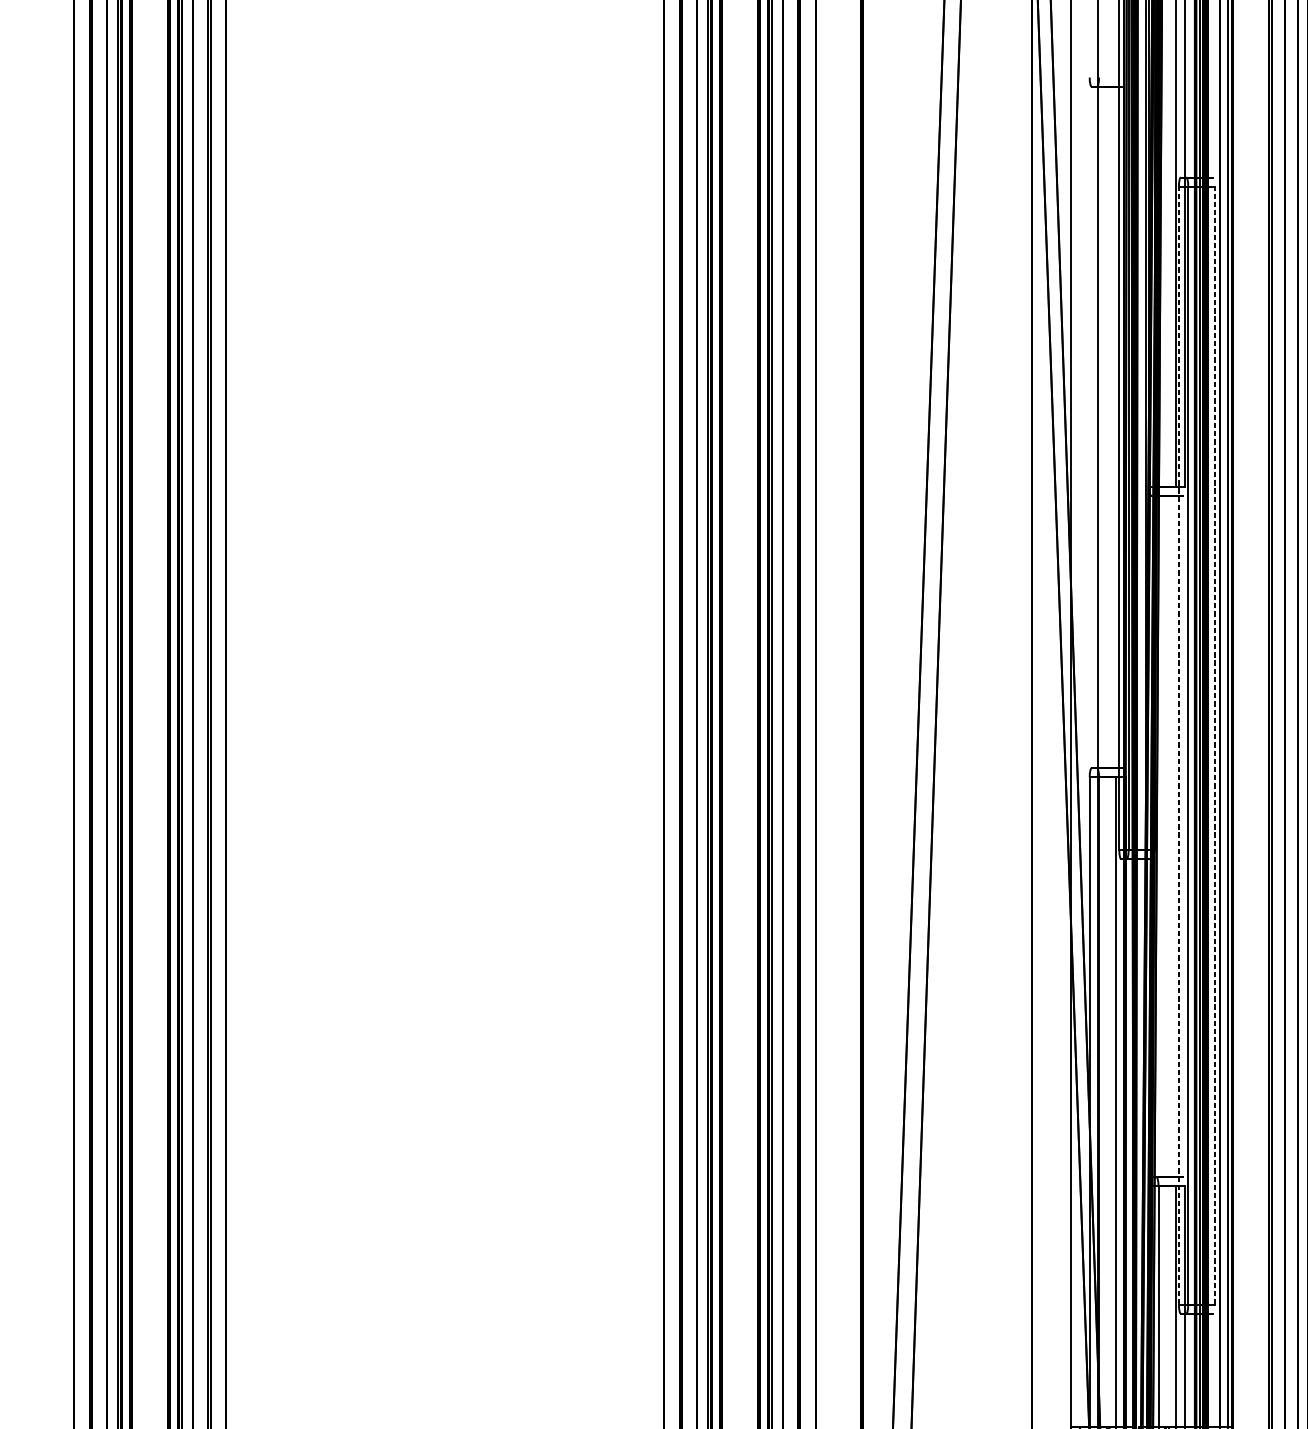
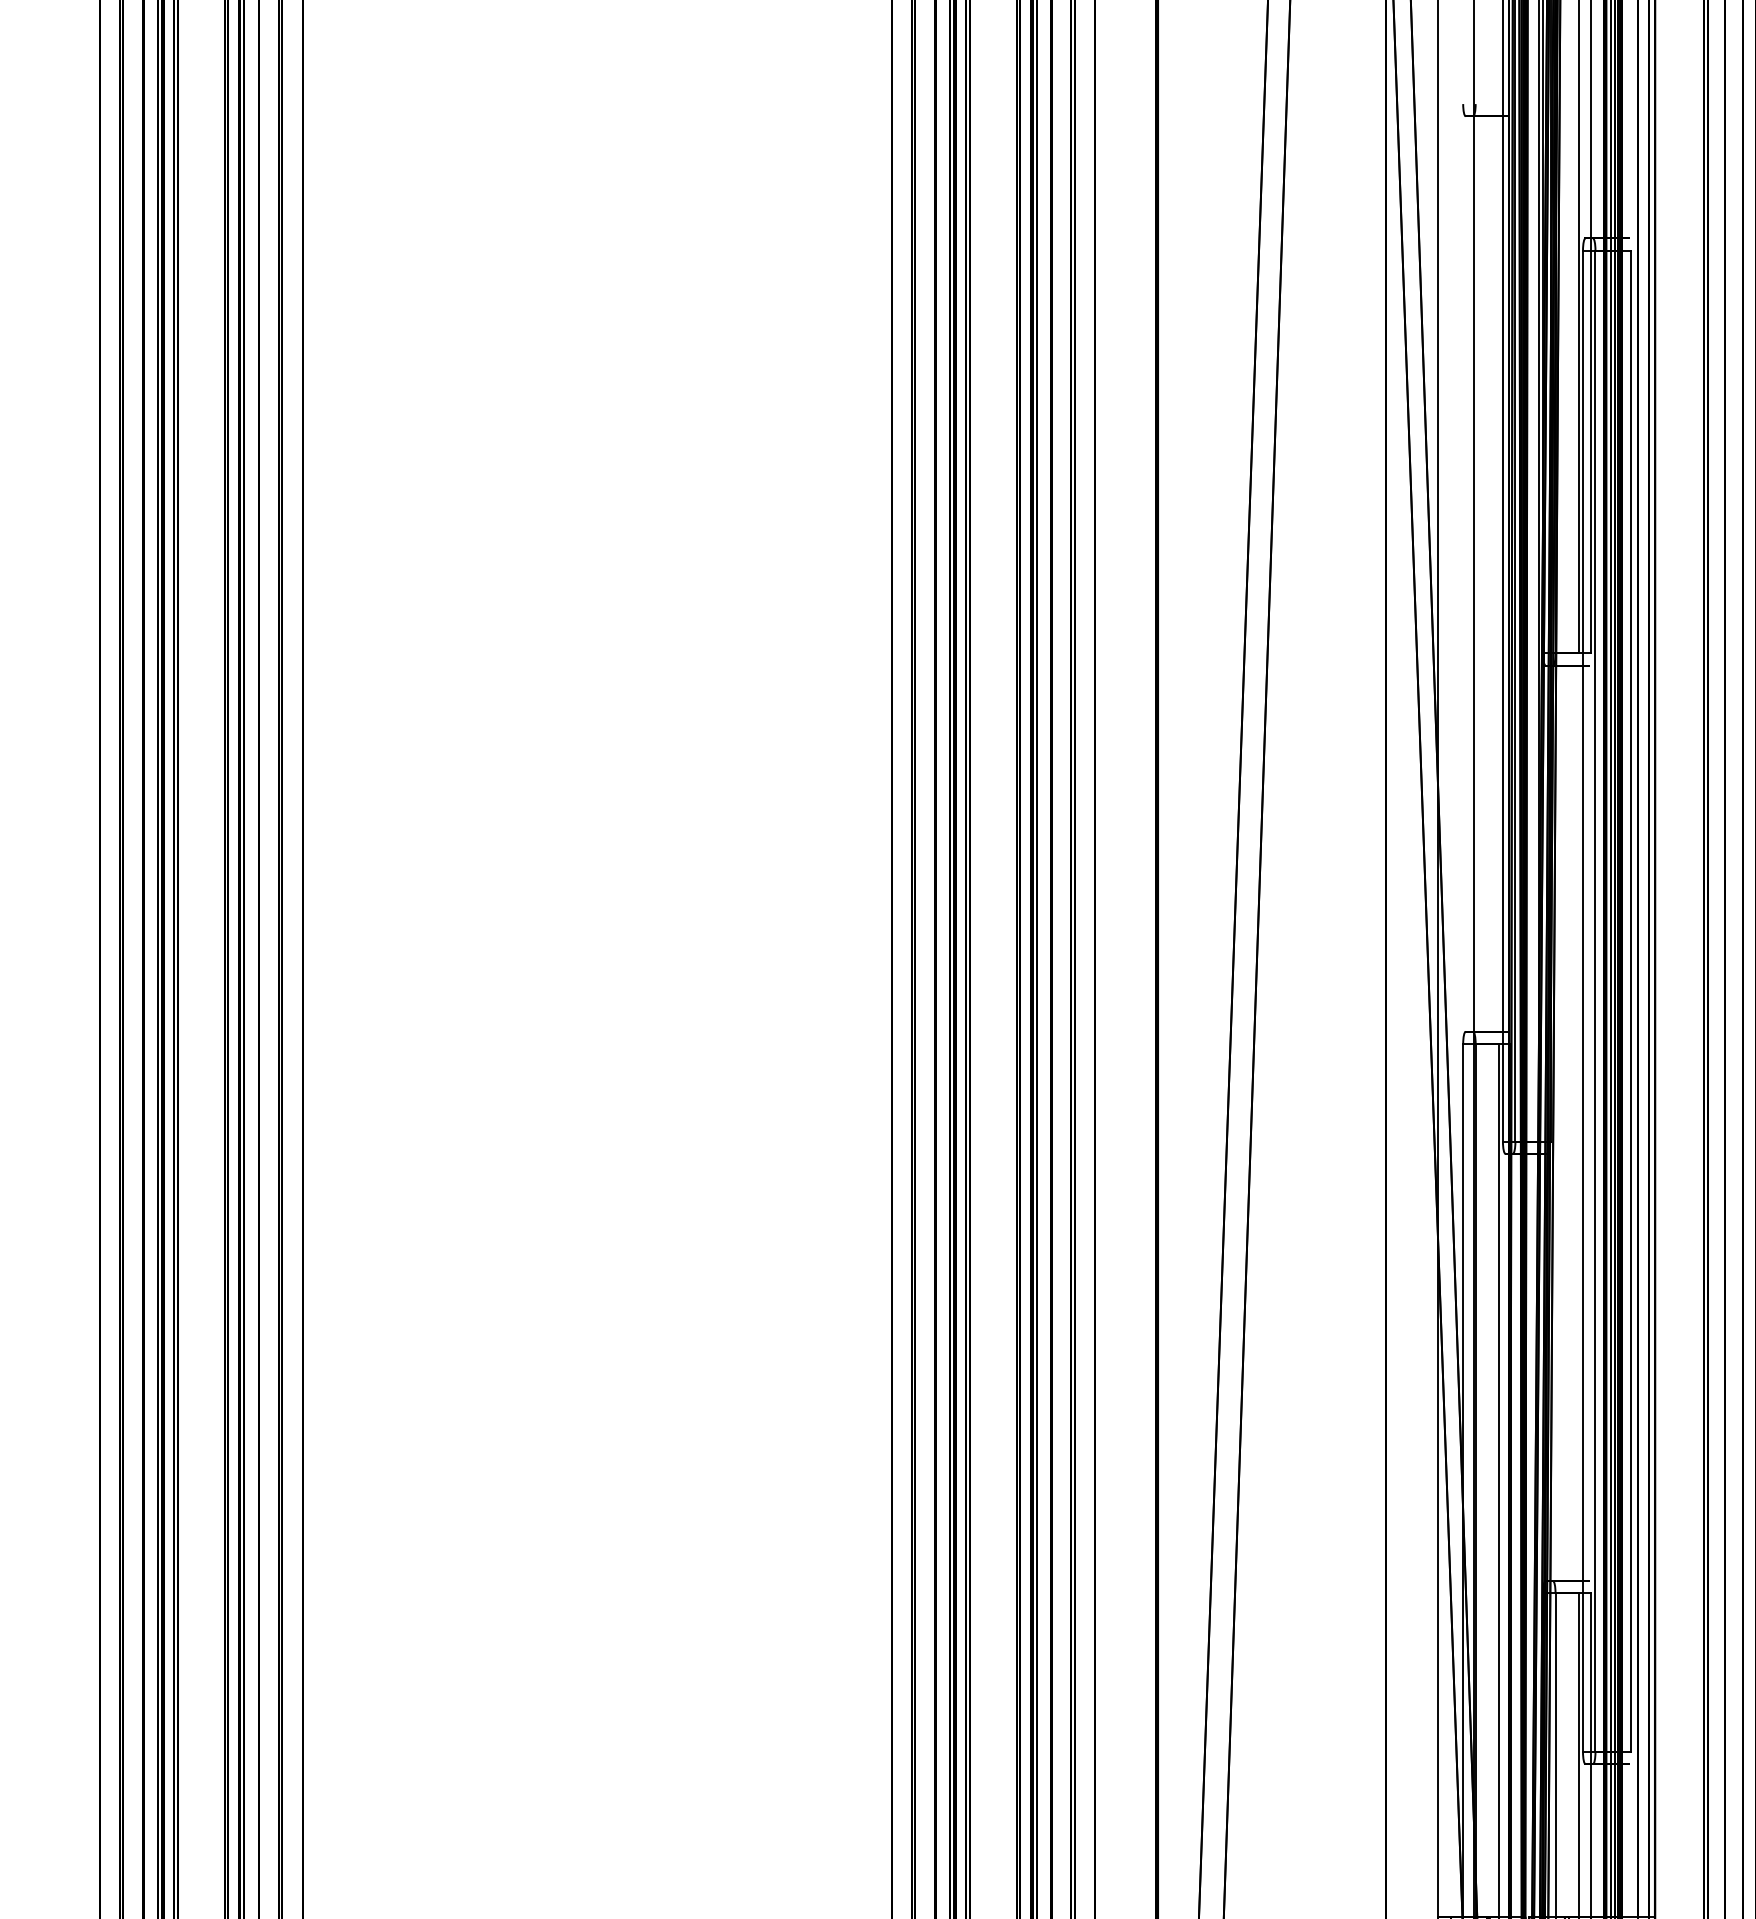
line: (1179, 745) -> (1583, 1001), dashed -> solid
line: (1215, 745) -> (1631, 1001), dashed -> solid

